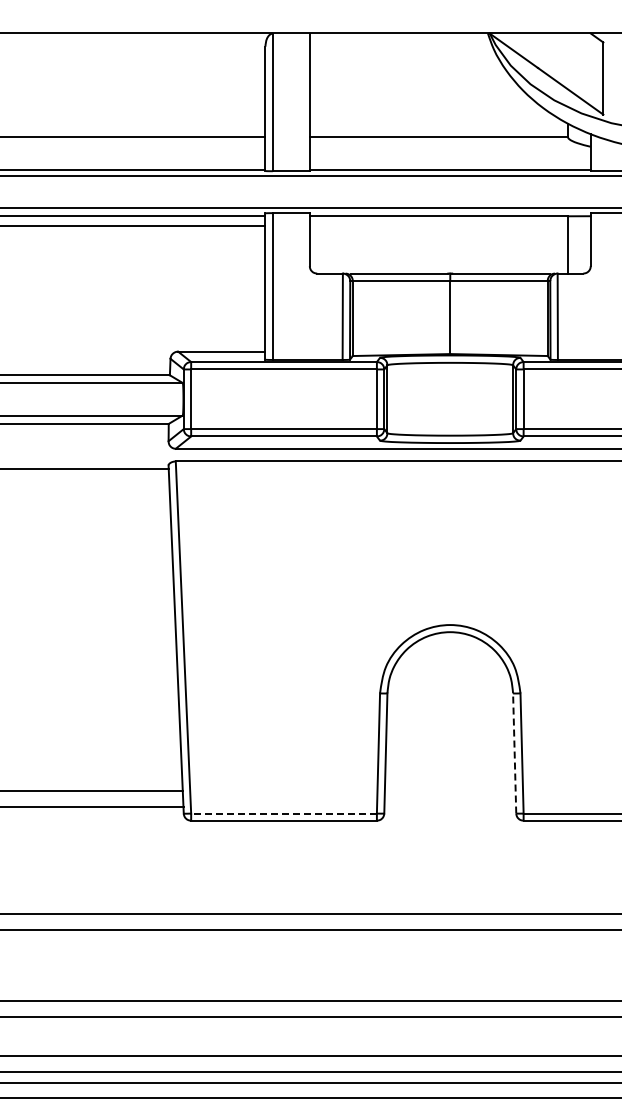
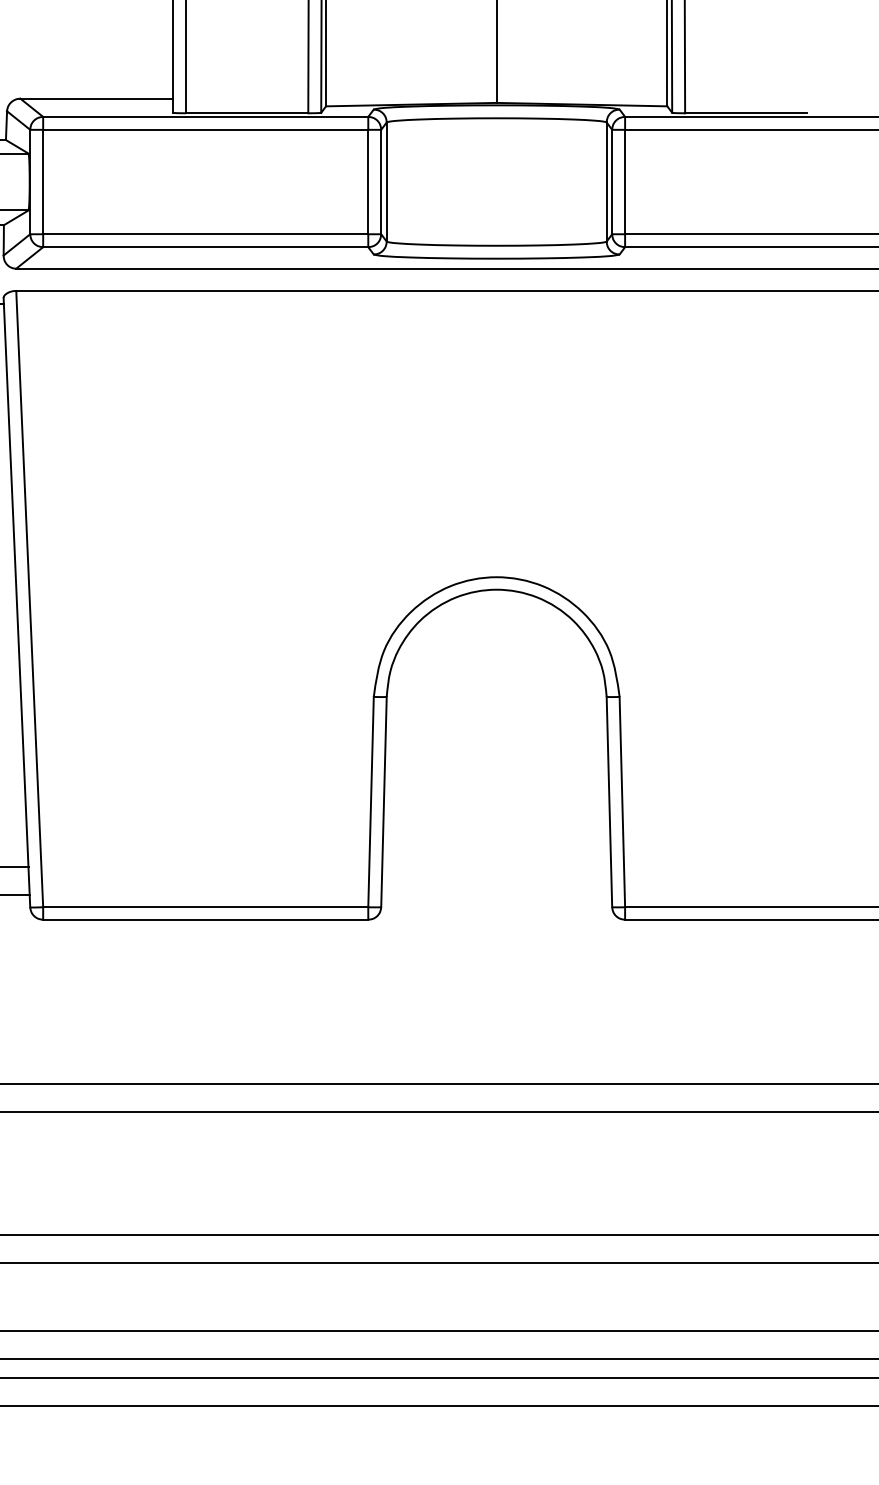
line: (514, 752) -> (609, 800), dashed -> solid
line: (284, 813) -> (206, 907), dashed -> solid

